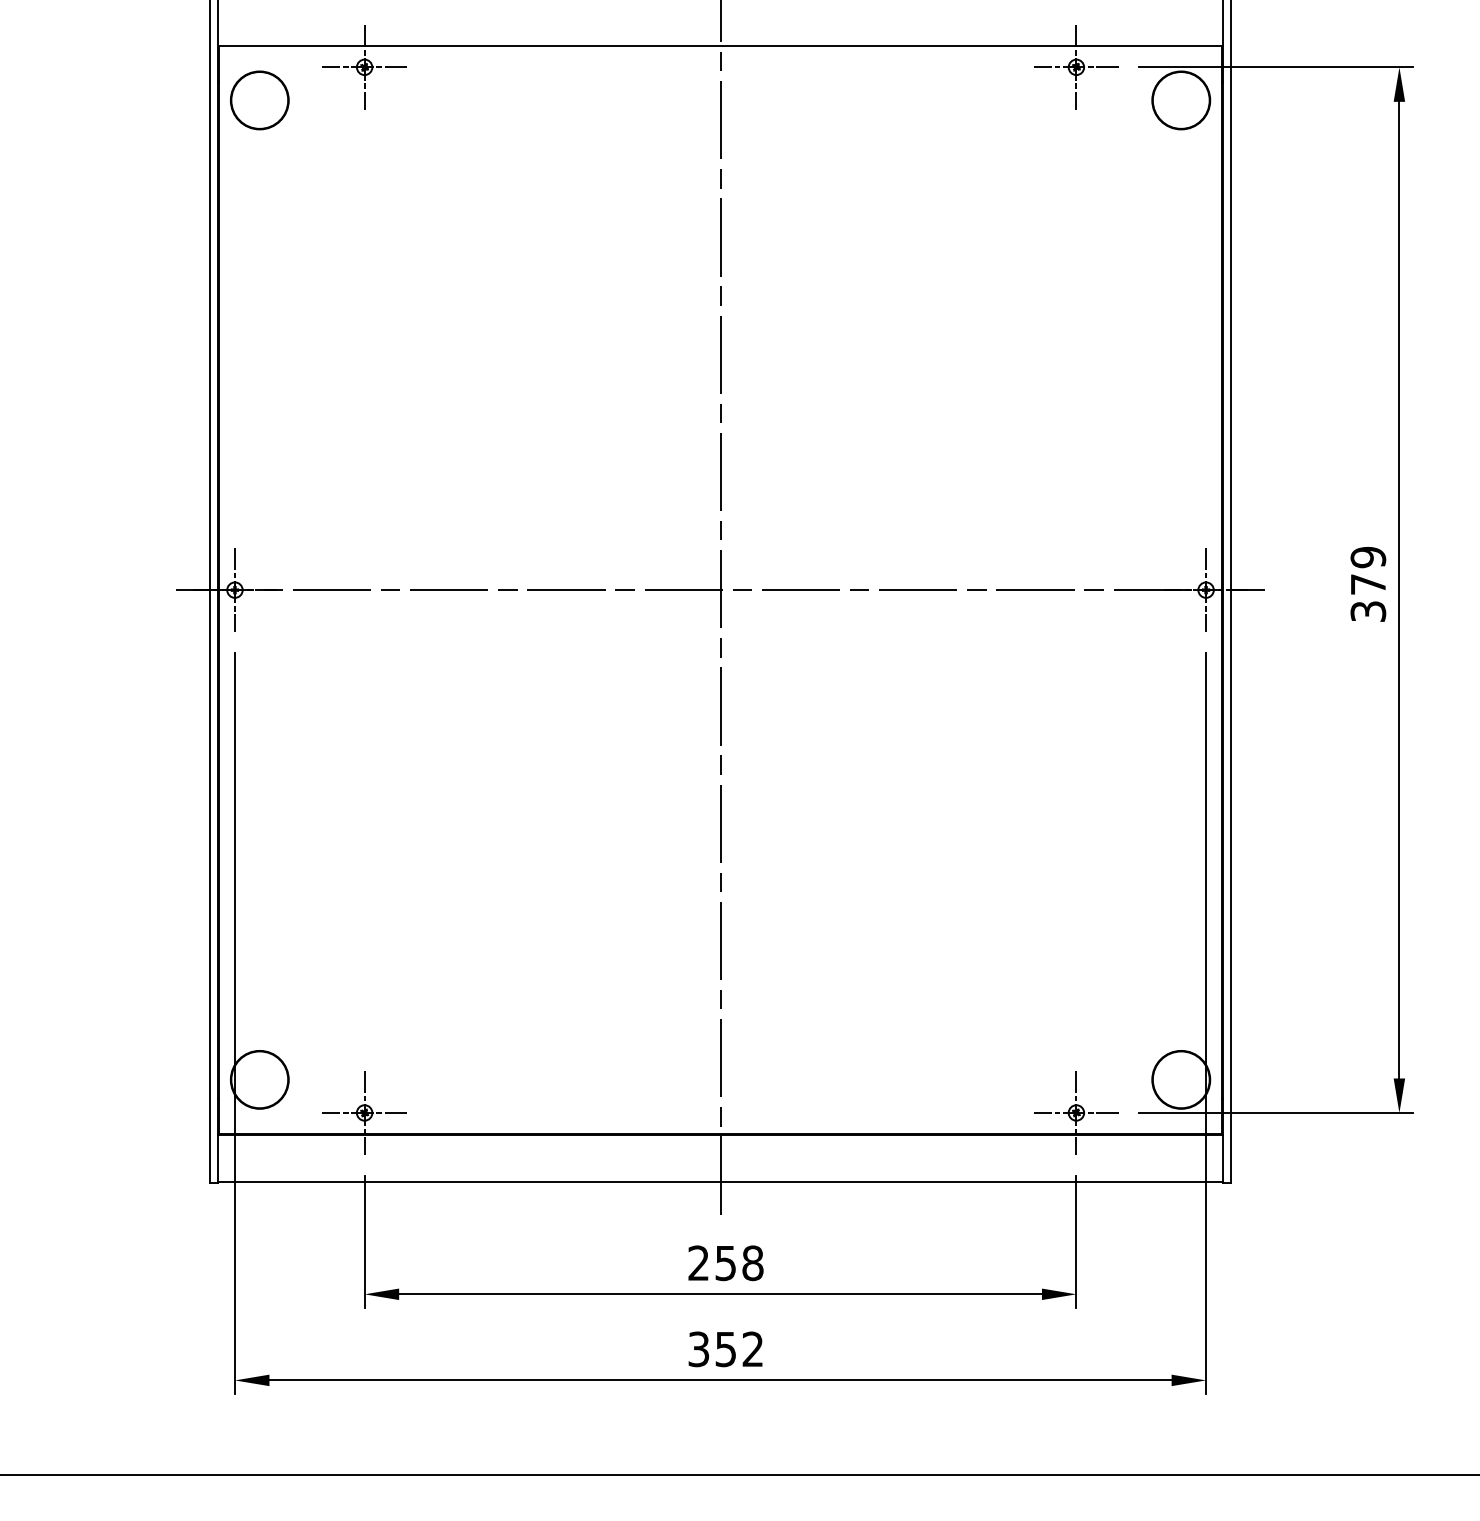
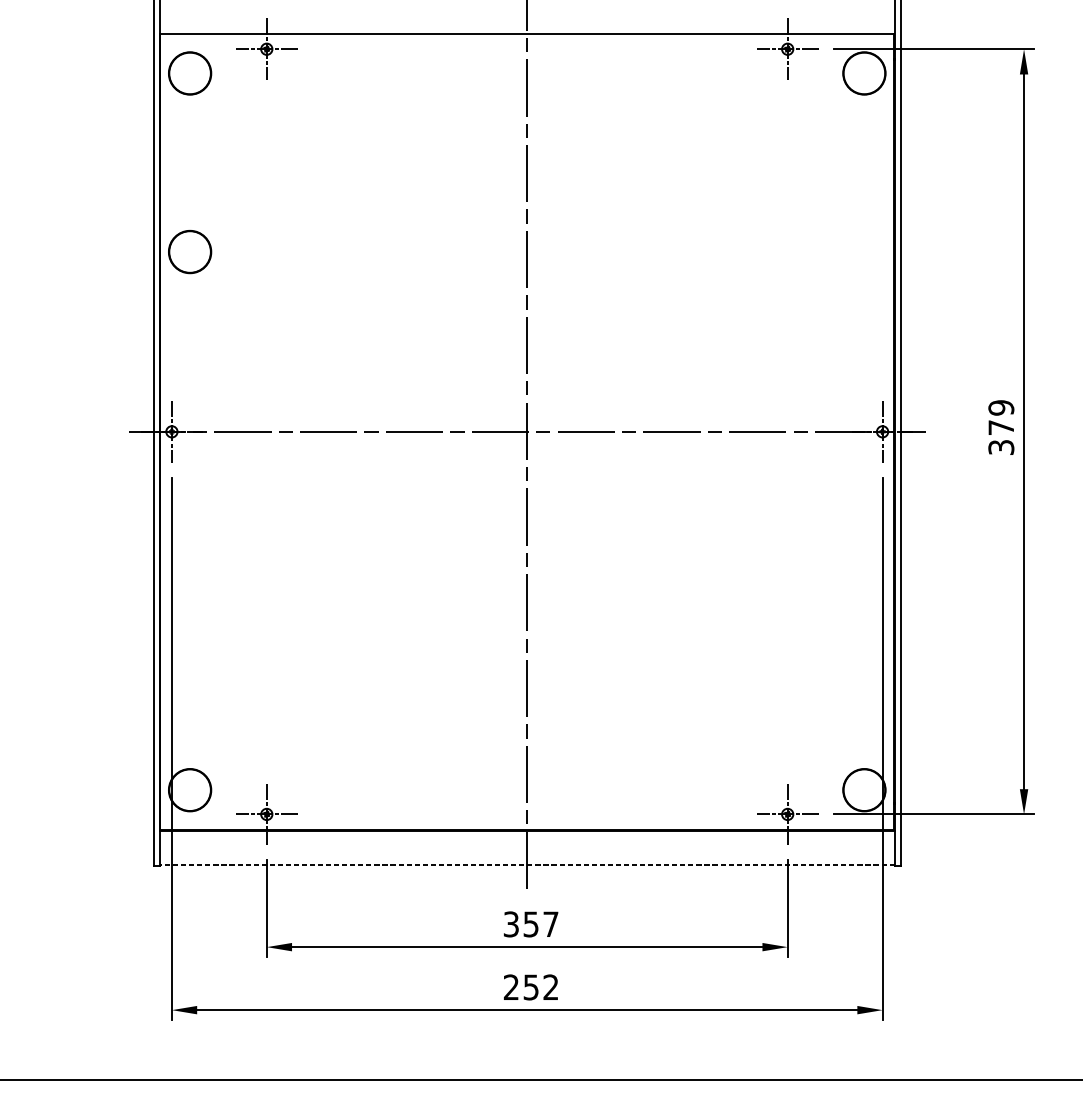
part: (259, 344) -> (189, 252), added
line: (720, 1181) -> (527, 864), solid -> dashed
text: (725, 1263) -> (530, 924), 258 -> 357
text: (698, 1349) -> (511, 987), 352 -> 252

